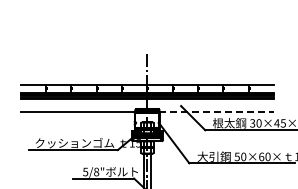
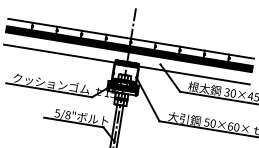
line: (216, 111) -> (193, 75), dashed -> solid

